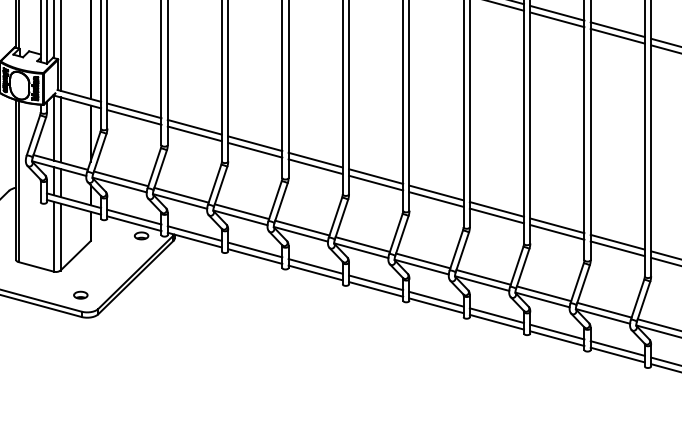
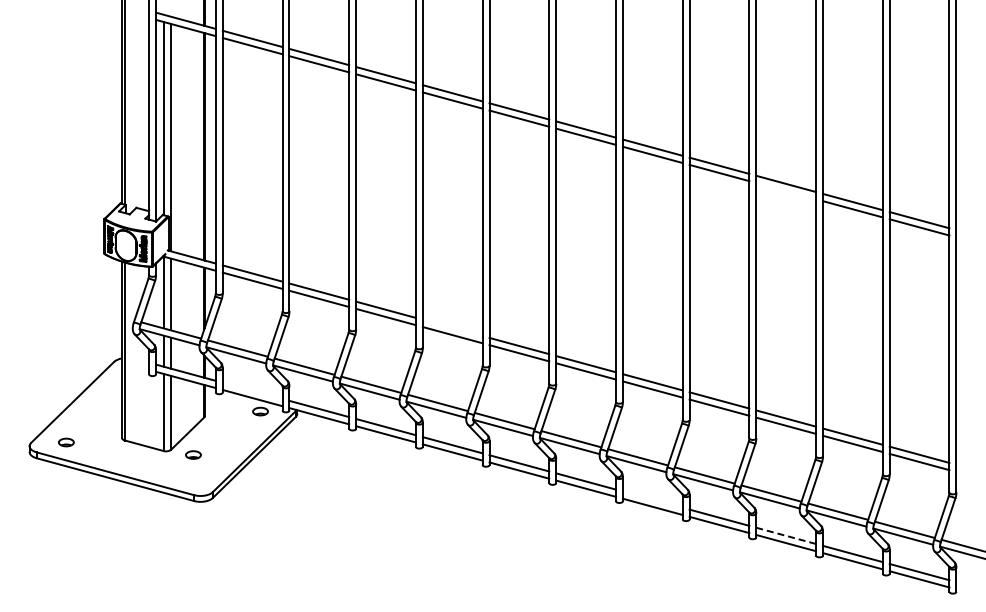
line: (618, 36) -> (786, 191), removed
line: (315, 159) -> (452, 327), removed
line: (134, 216) -> (252, 390), removed
part: (80, 294) -> (193, 454), moved
line: (496, 315) -> (652, 499), removed
line: (618, 348) -> (786, 535), solid -> dashed

